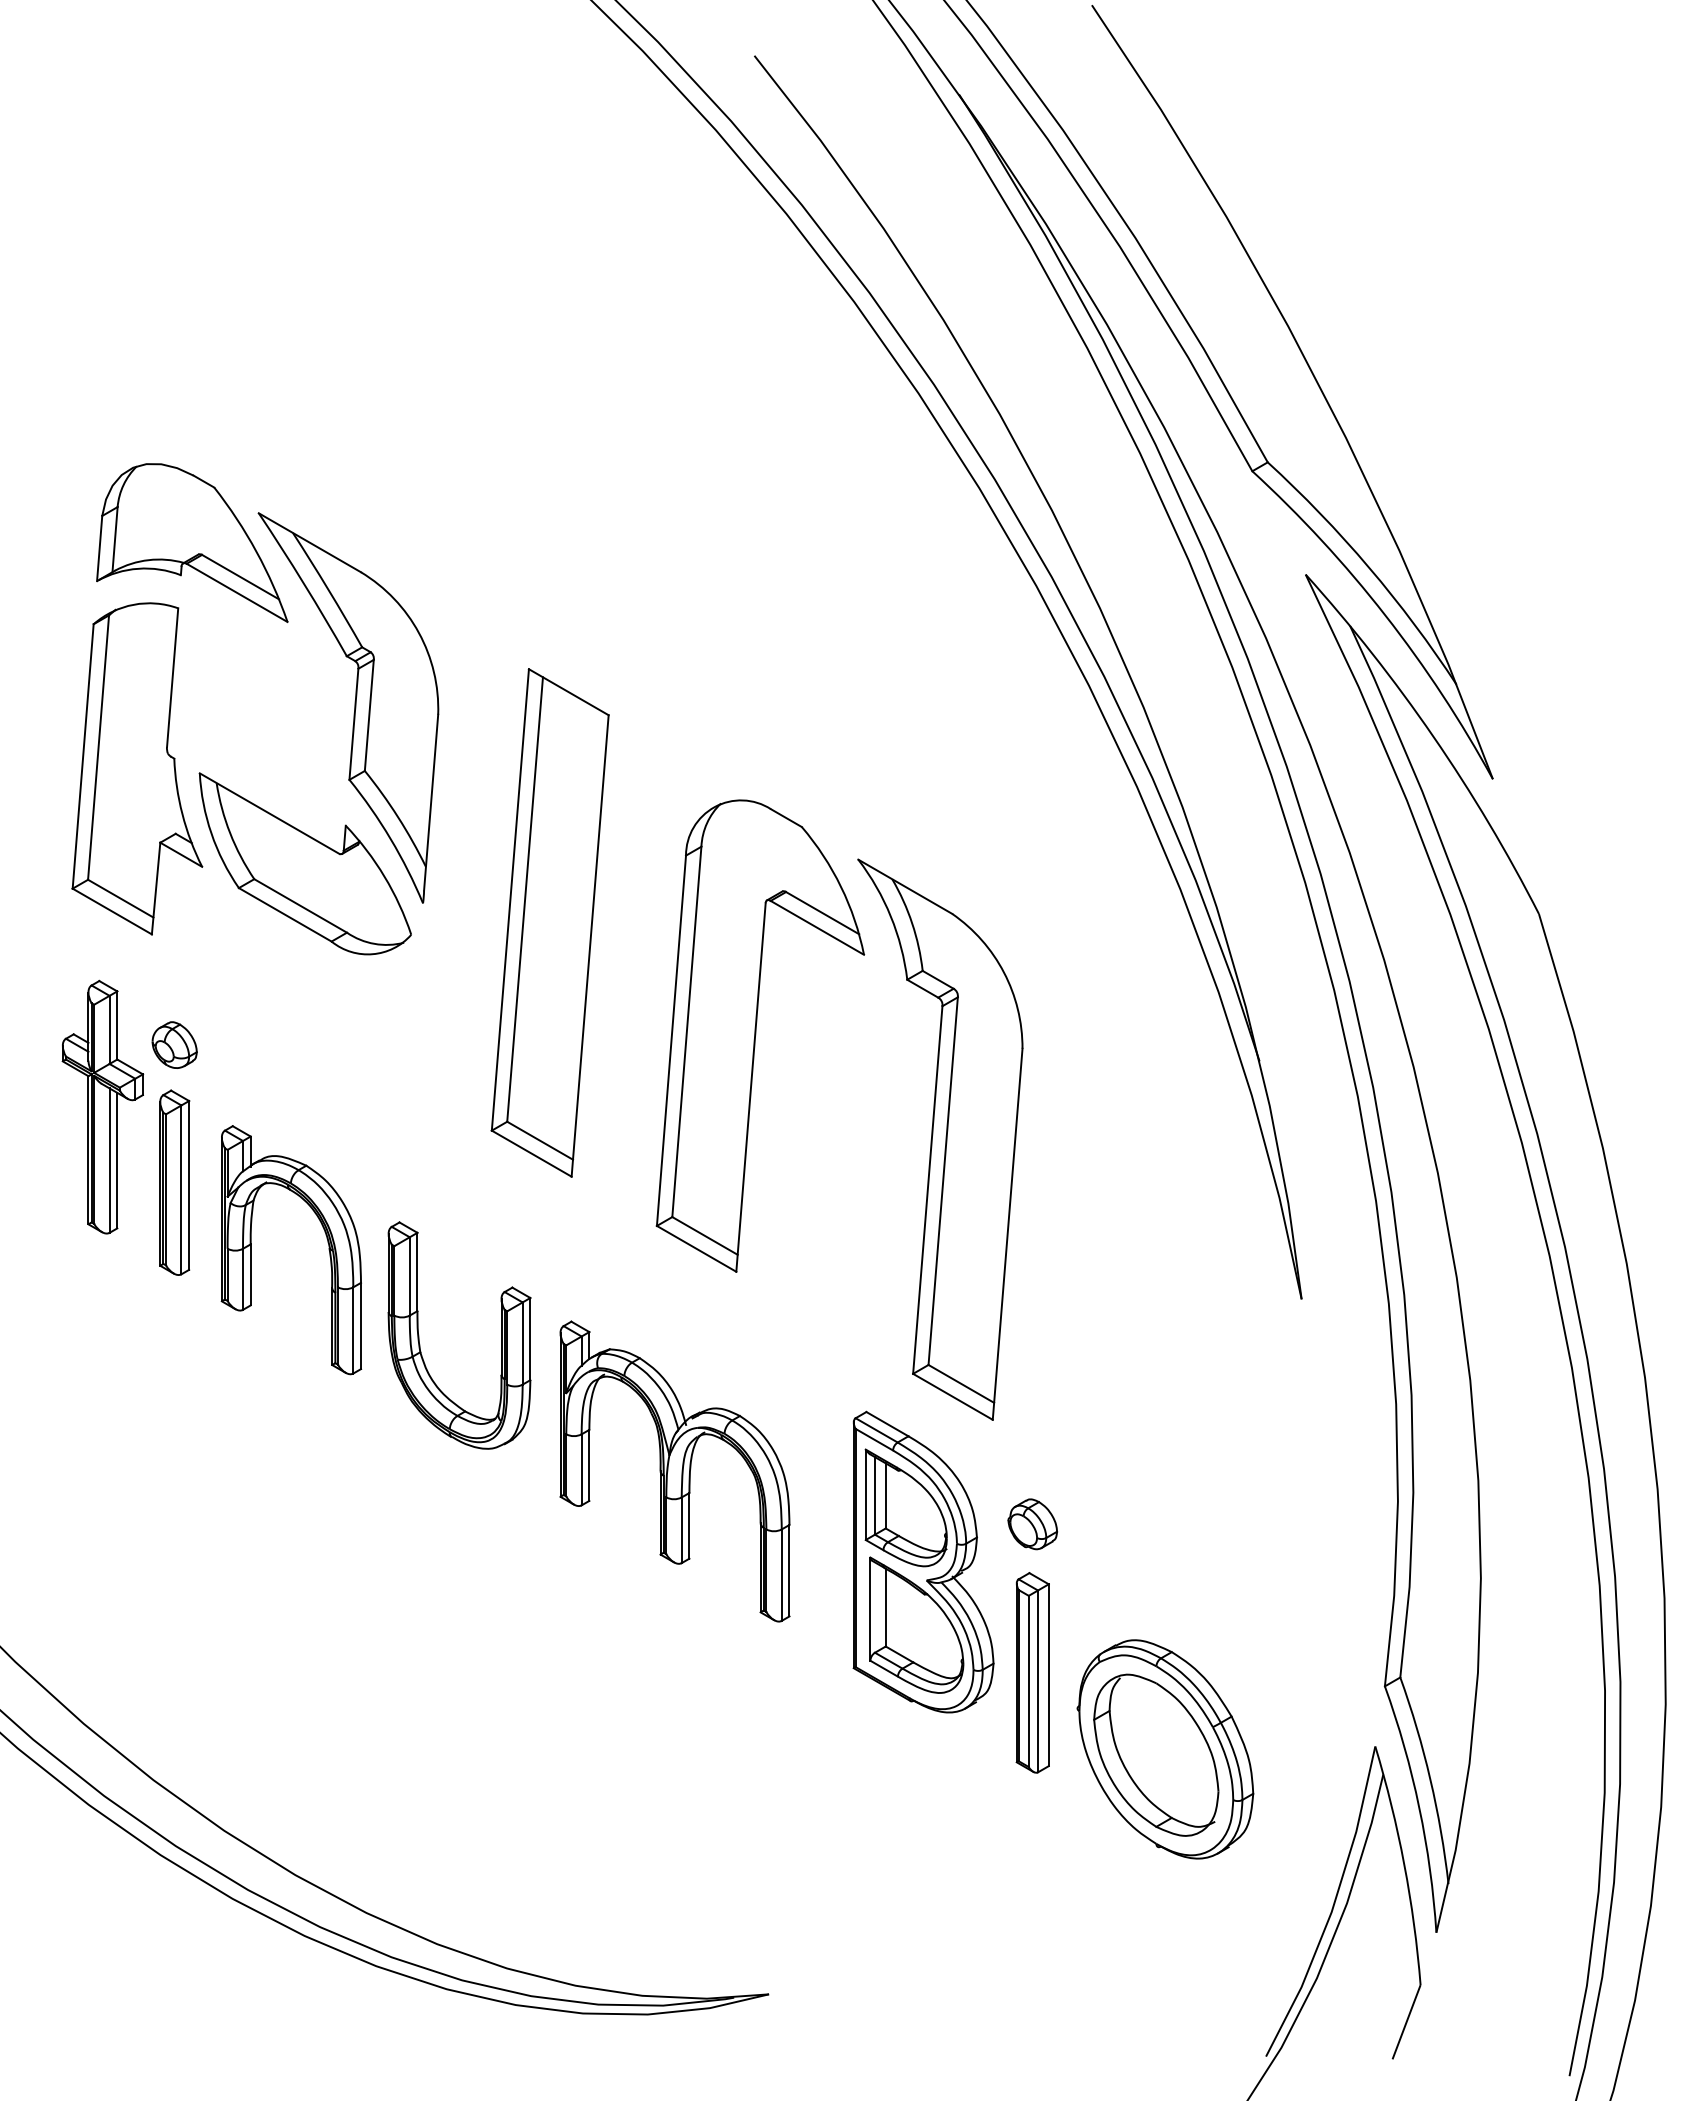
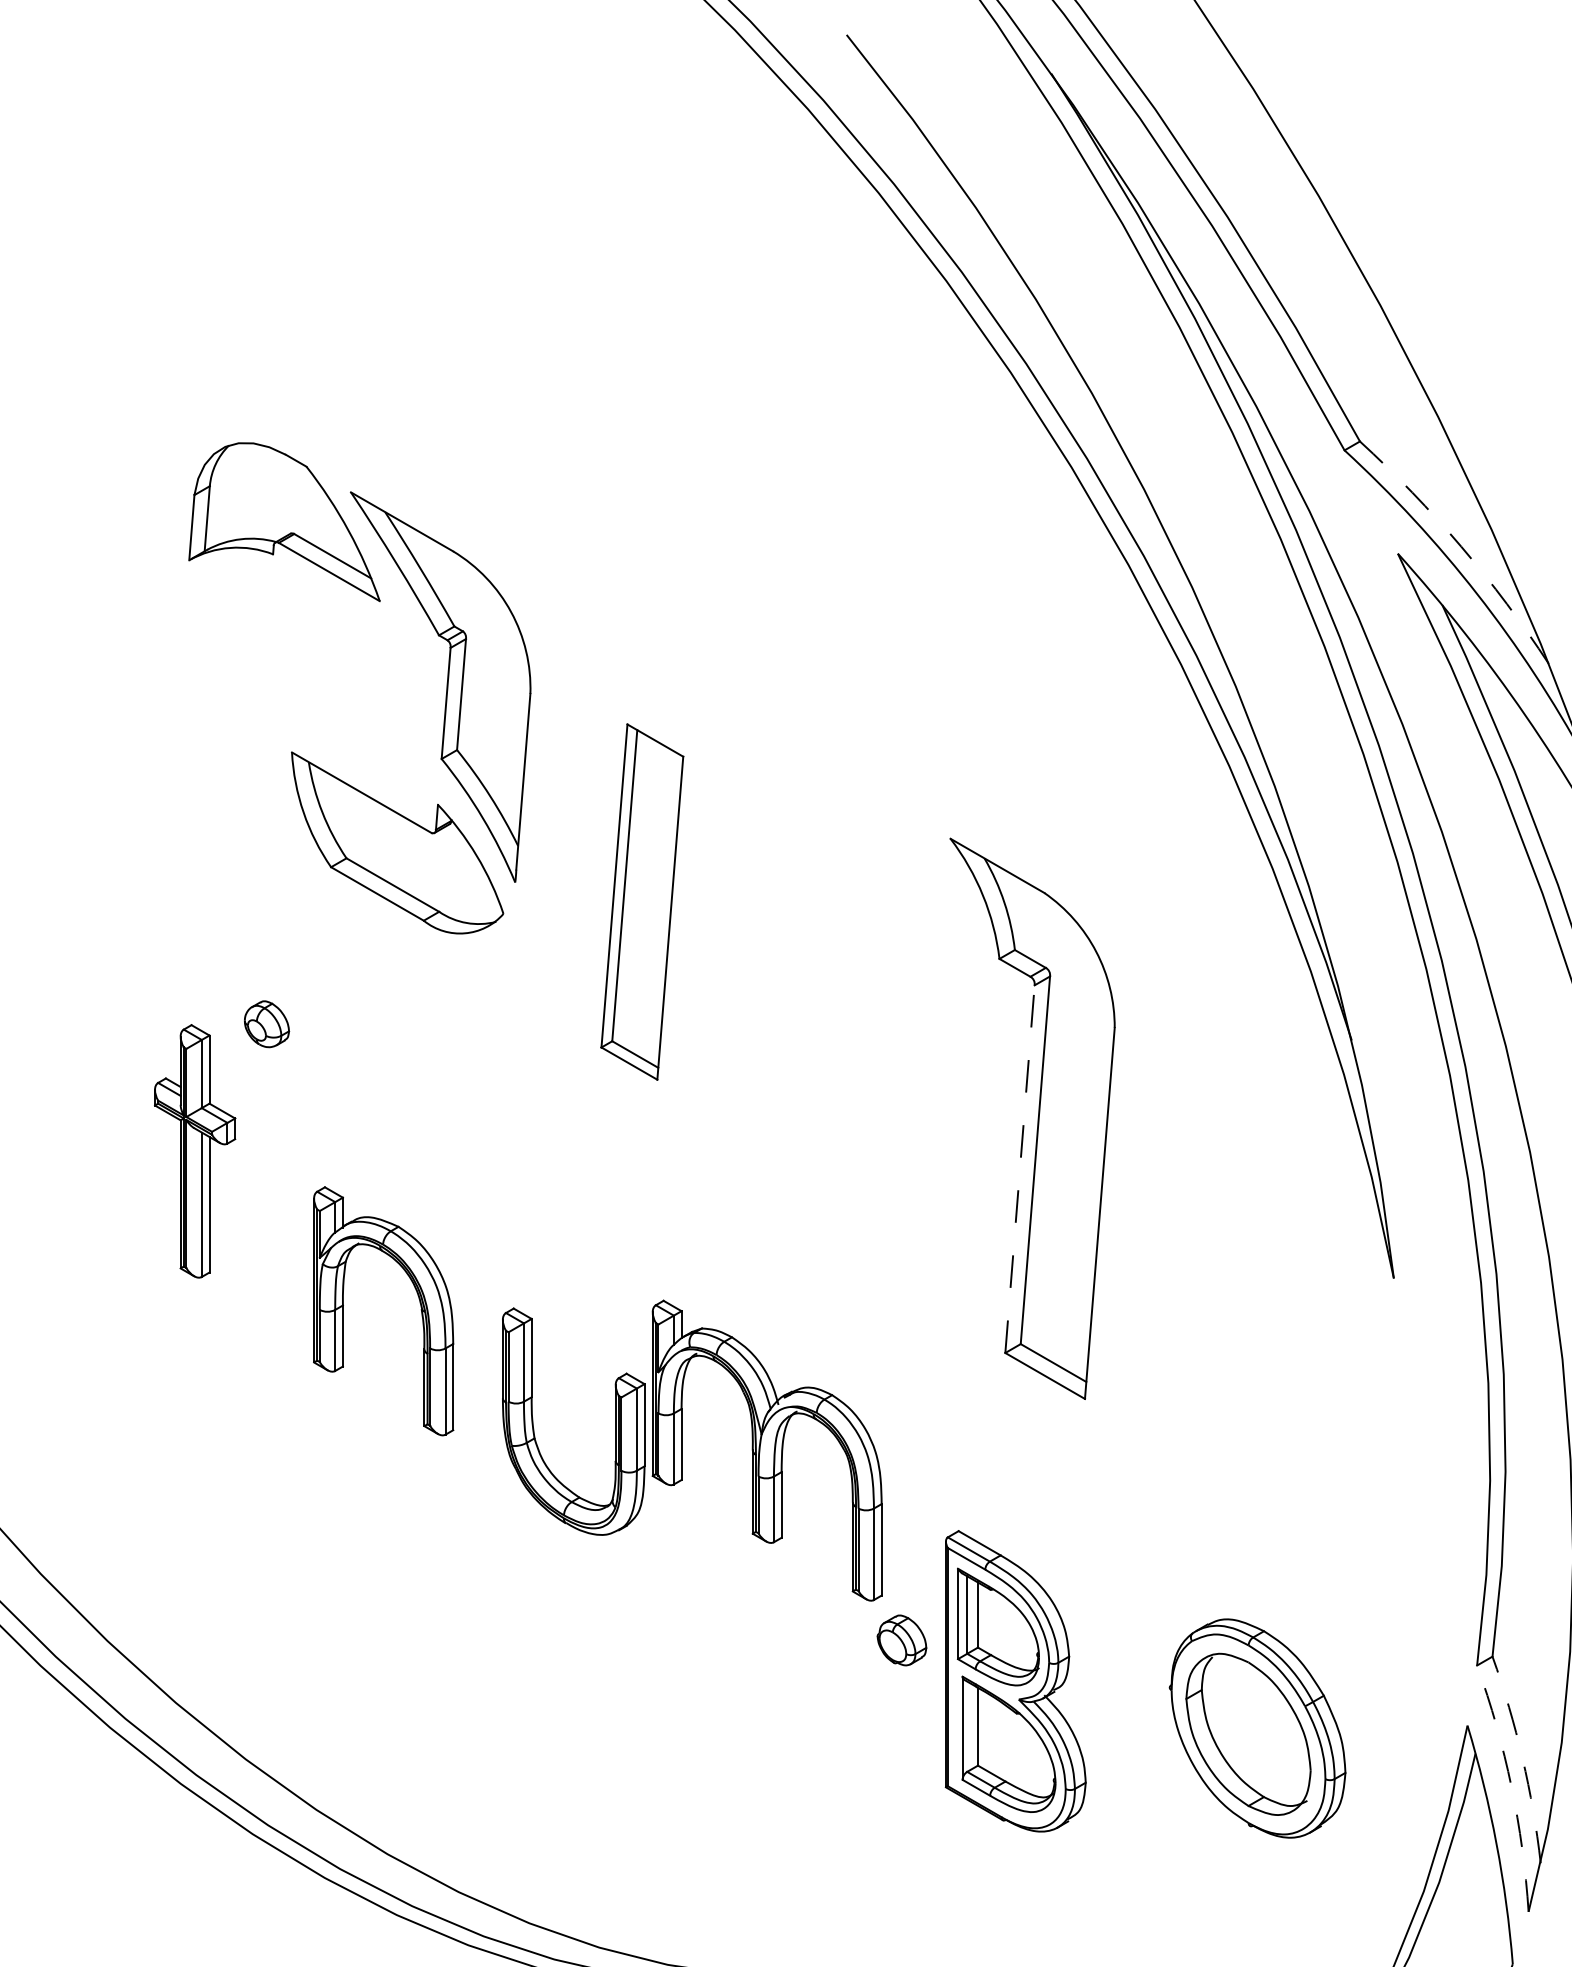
arc: (1369, 567) -> (1461, 546), solid -> dashed
part: (137, 768) -> (229, 747), removed
part: (549, 922) -> (641, 901), size x0.7
part: (760, 1035) -> (852, 1014), removed
part: (102, 1106) -> (194, 1150), moved
part: (174, 1182) -> (266, 1161), removed
line: (927, 1189) -> (1019, 1168), solid -> dashed
part: (327, 1242) -> (419, 1303), moved
part: (419, 1335) -> (533, 1421), moved
part: (1032, 1524) -> (901, 1640), moved
part: (923, 1561) -> (1015, 1680), moved
part: (1032, 1672) -> (1124, 1651), removed
arc: (1430, 1779) -> (1522, 1758), solid -> dashed
arc: (1419, 1807) -> (1511, 1786), solid -> dashed

